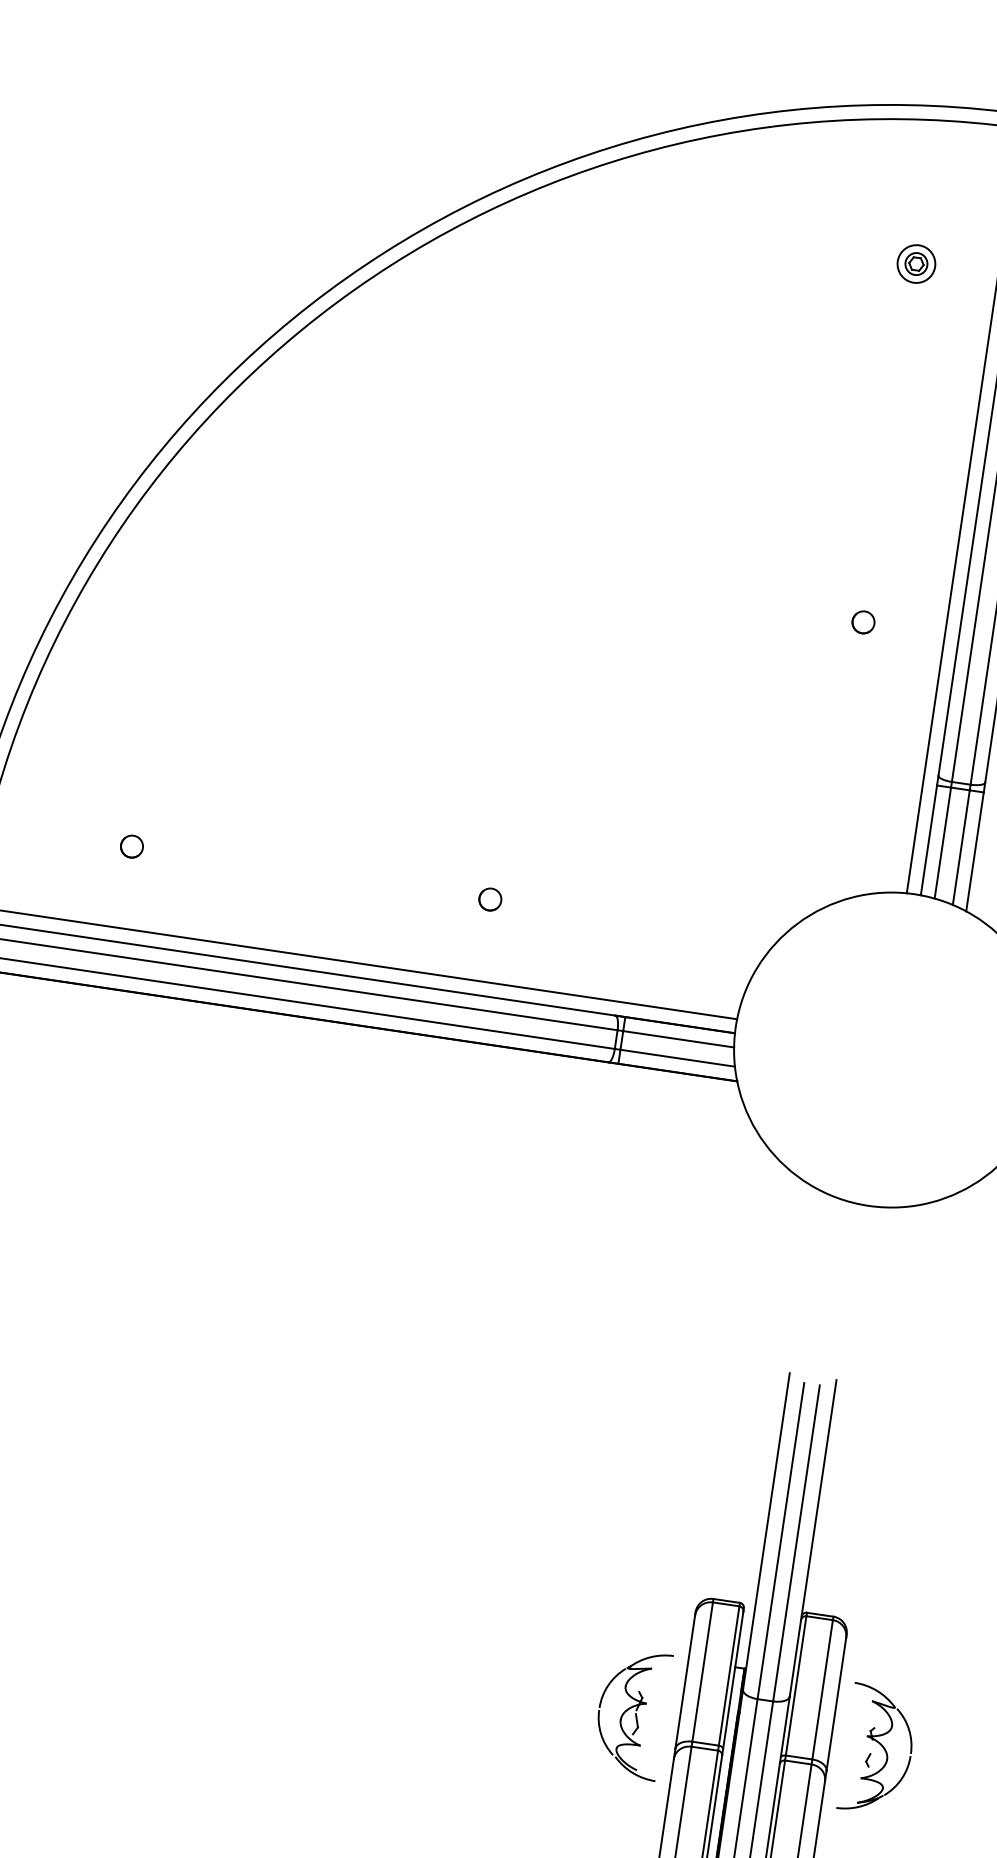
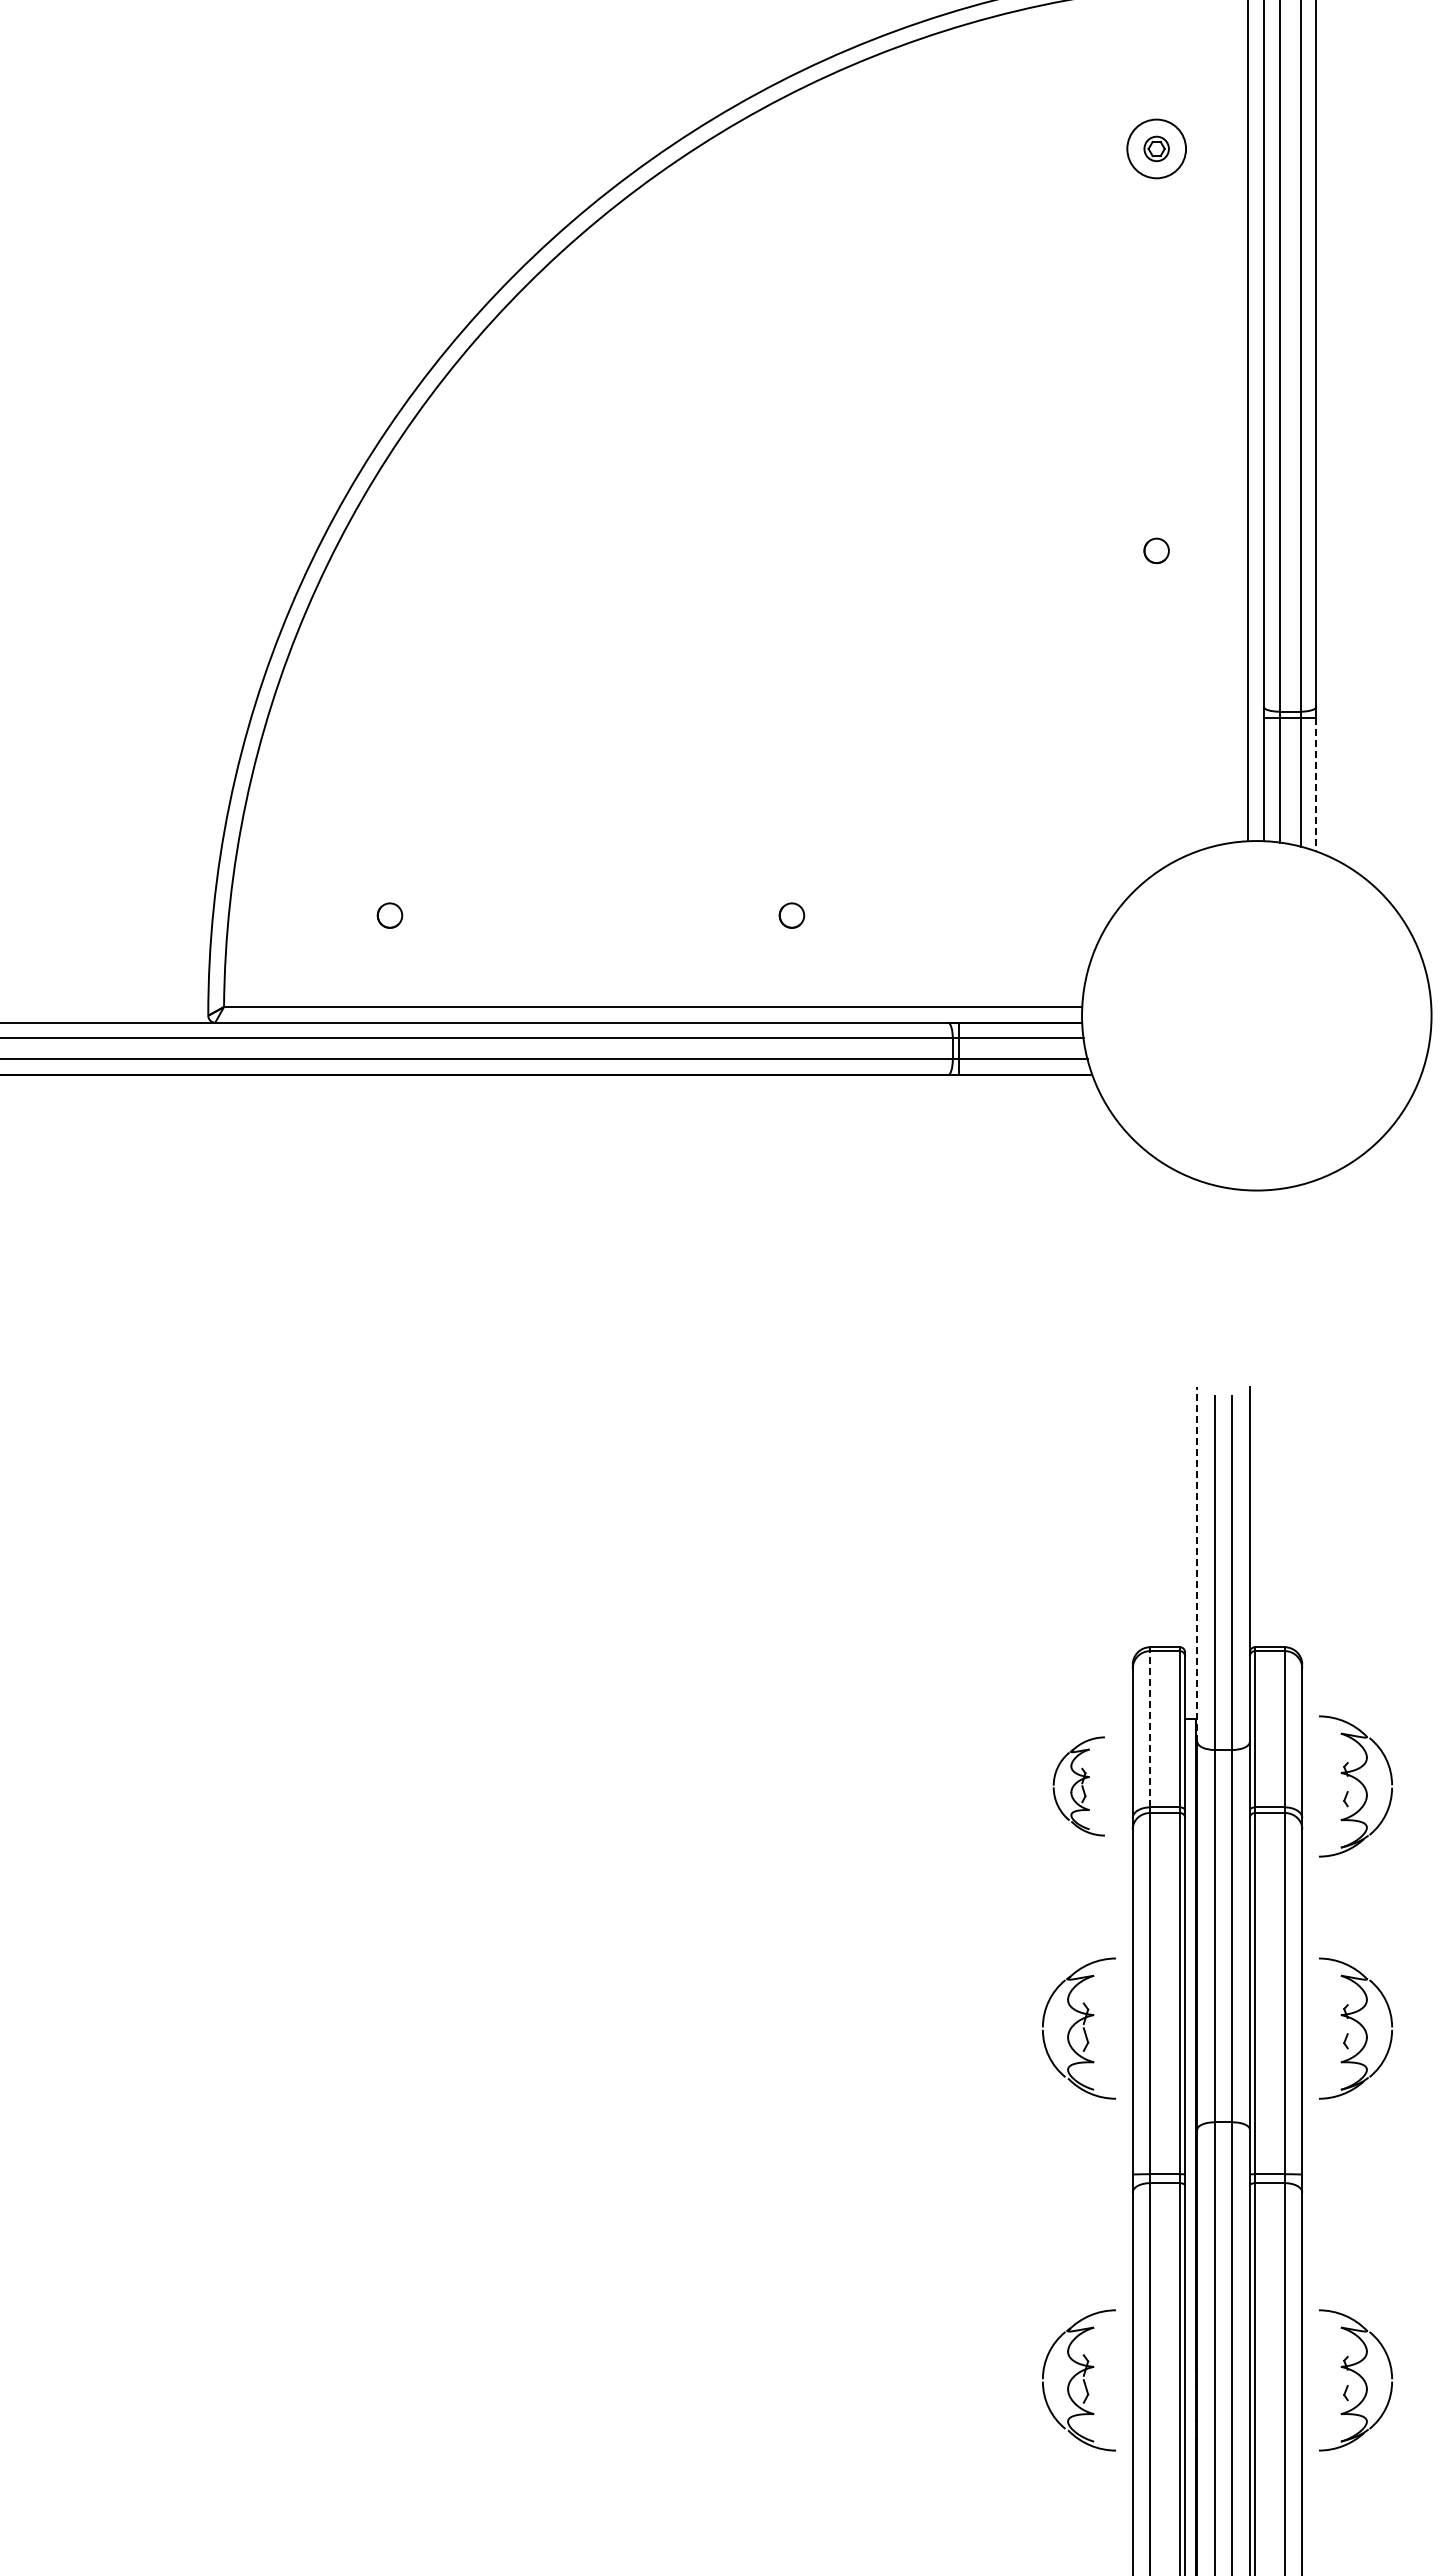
circle: (916, 263) -> (1156, 148), size x1.4
line: (975, 851) -> (1316, 784), solid -> dashed
line: (766, 1530) -> (1197, 1563), solid -> dashed
line: (702, 1671) -> (1150, 1728), solid -> dashed
part: (631, 1713) -> (1078, 1786), size x0.7

